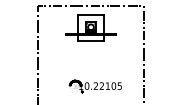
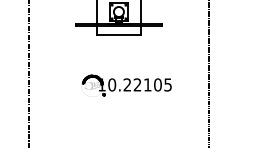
part: (94, 86) -> (124, 85), moved

